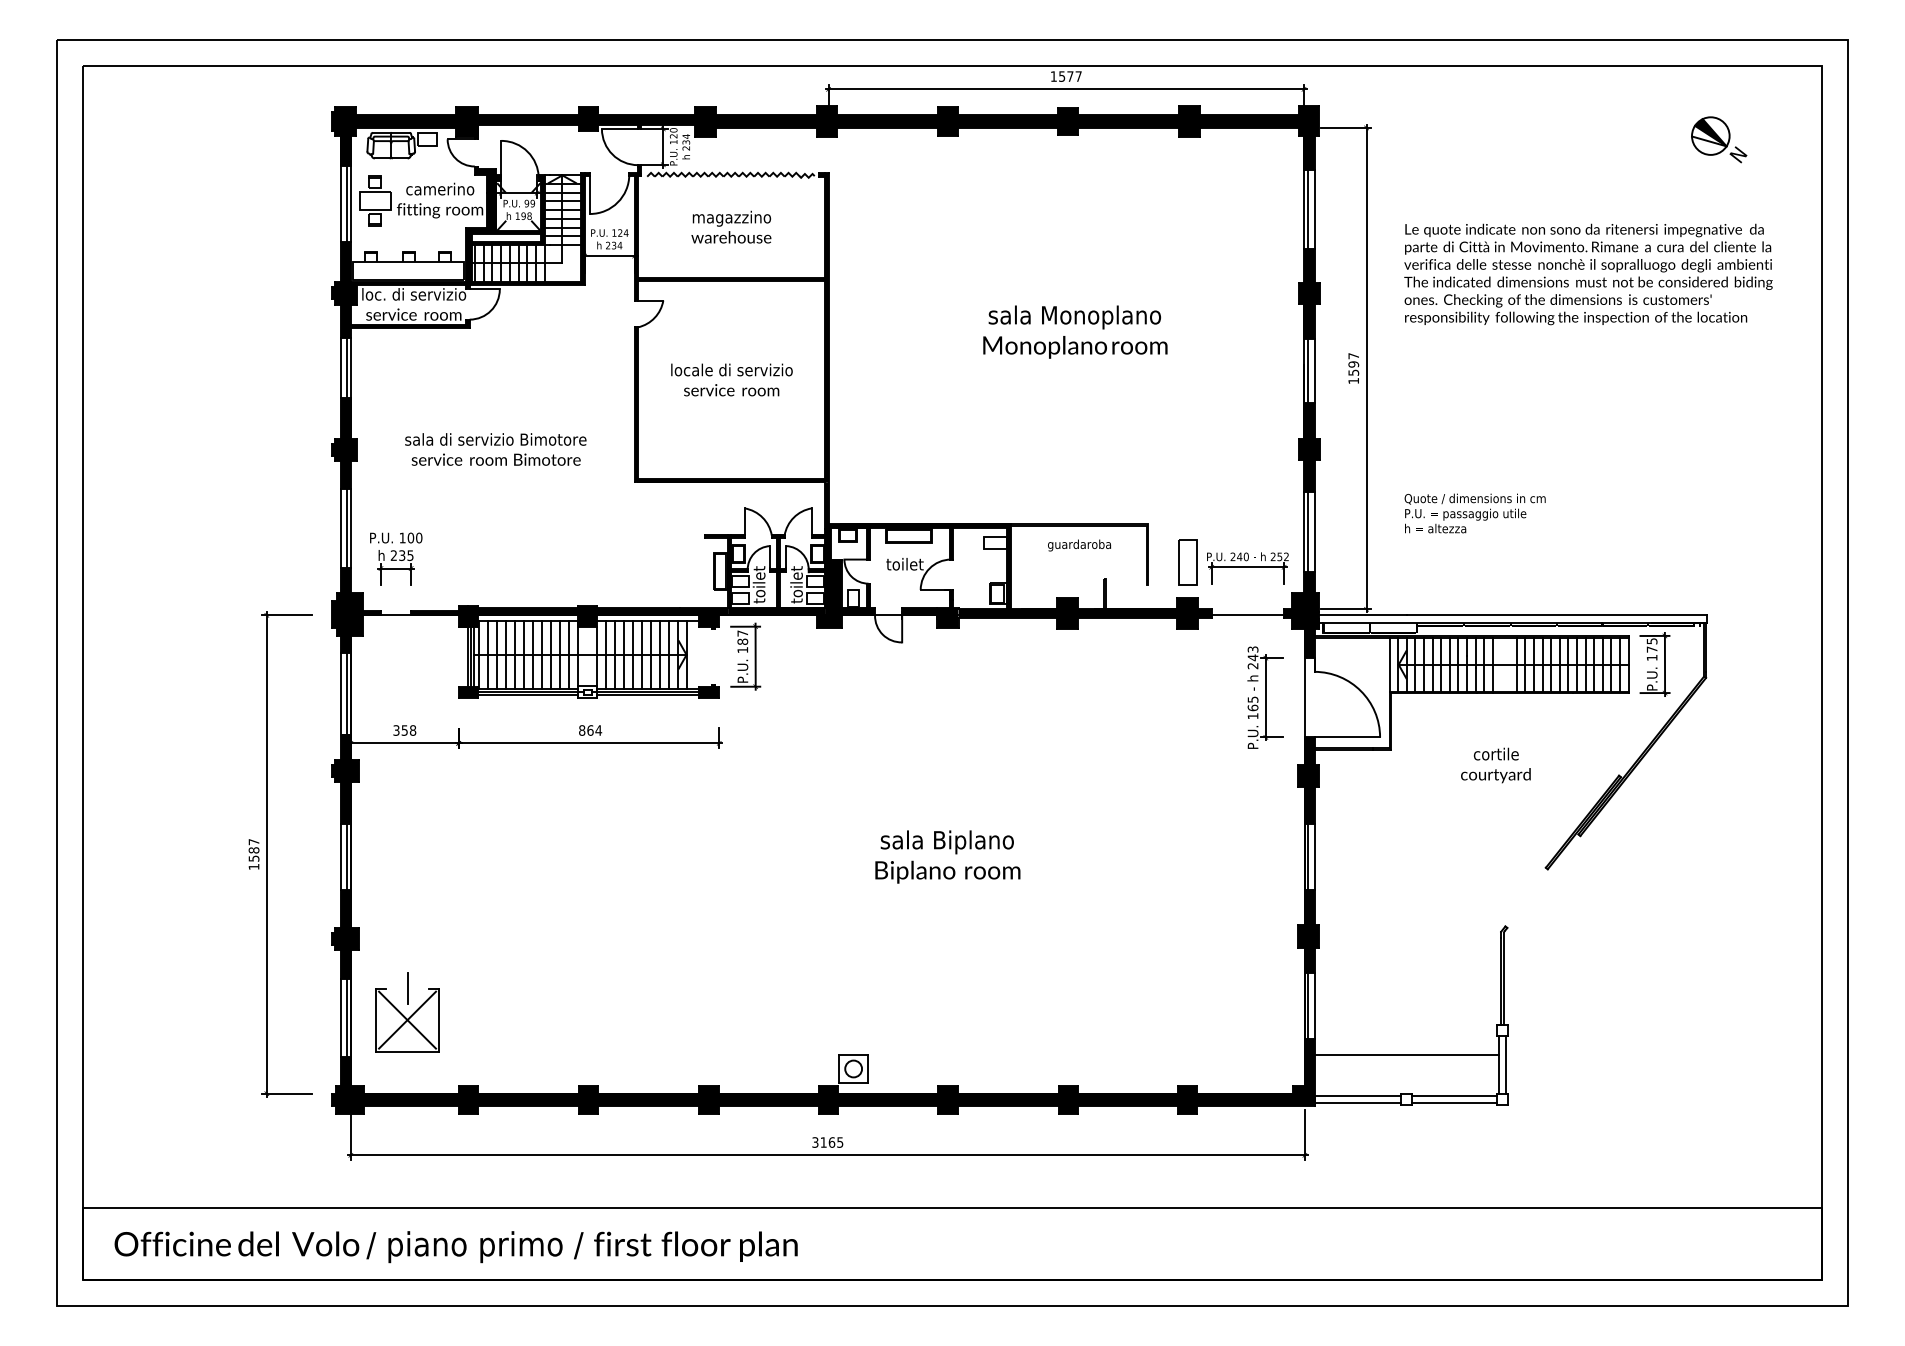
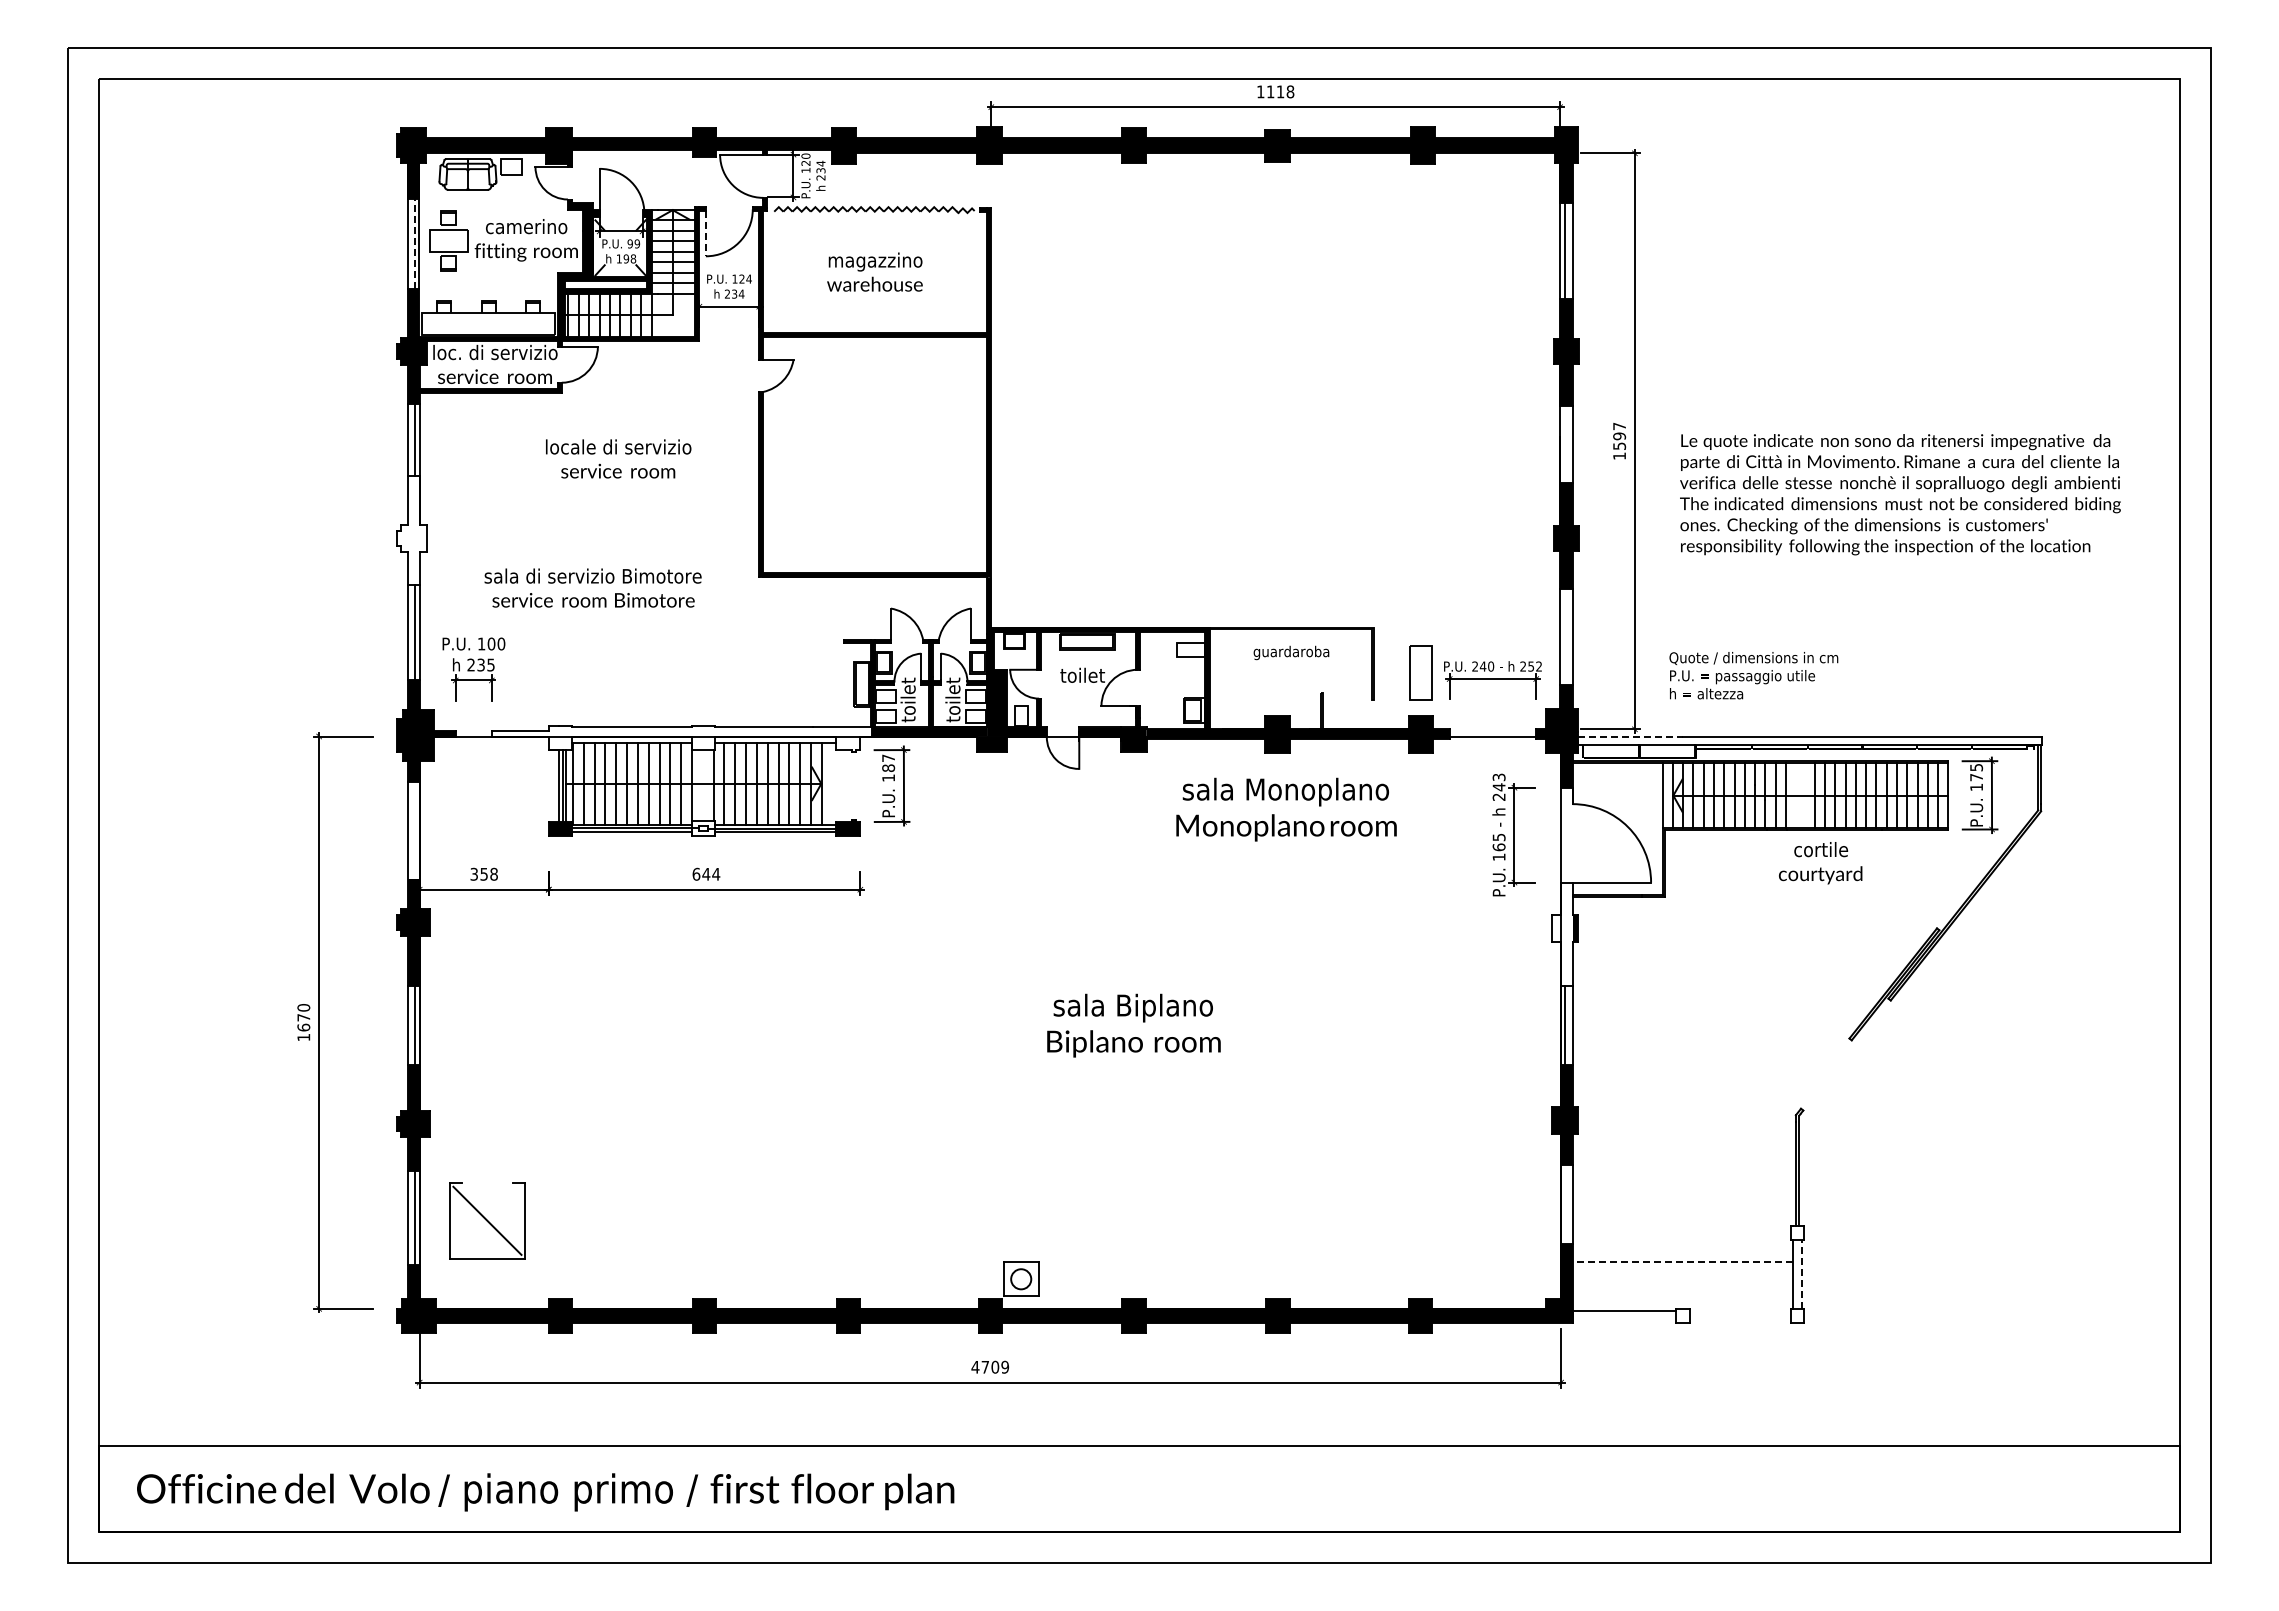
text: (1070, 76) -> (1280, 91), 1577 -> 1118
part: (1718, 139) -> (2056, 167), removed
line: (589, 195) -> (705, 234), solid -> dashed
line: (346, 203) -> (414, 243), solid -> dashed
text: (1588, 274) -> (1900, 494), moved
text: (1075, 331) -> (1286, 809), moved
line: (1307, 371) -> (1564, 444), removed
text: (731, 379) -> (618, 458), moved
fill: (344, 443) -> (411, 530), removed
text: (495, 449) -> (592, 587), moved
text: (1474, 513) -> (1753, 675), moved
line: (1307, 531) -> (1564, 636), removed
line: (1362, 615) -> (1630, 736), solid -> dashed
fill: (569, 617) -> (681, 738), removed
line: (346, 693) -> (414, 829), removed
text: (586, 729) -> (701, 873), 864 -> 644
text: (1495, 765) -> (1820, 863), moved
fill: (1306, 780) -> (1562, 934), removed
text: (253, 850) -> (303, 1017), 1587 -> 1670
line: (406, 988) -> (486, 1182), removed
line: (1307, 1005) -> (1564, 1203), removed
line: (407, 1019) -> (487, 1220), removed
line: (1406, 1054) -> (1682, 1262), solid -> dashed
line: (1505, 1064) -> (1801, 1273), solid -> dashed
line: (1453, 1095) -> (1739, 1311), removed
line: (1357, 1103) -> (1623, 1320), removed
line: (1453, 1103) -> (1739, 1320), removed
text: (827, 1141) -> (990, 1366), 3165 -> 4709

